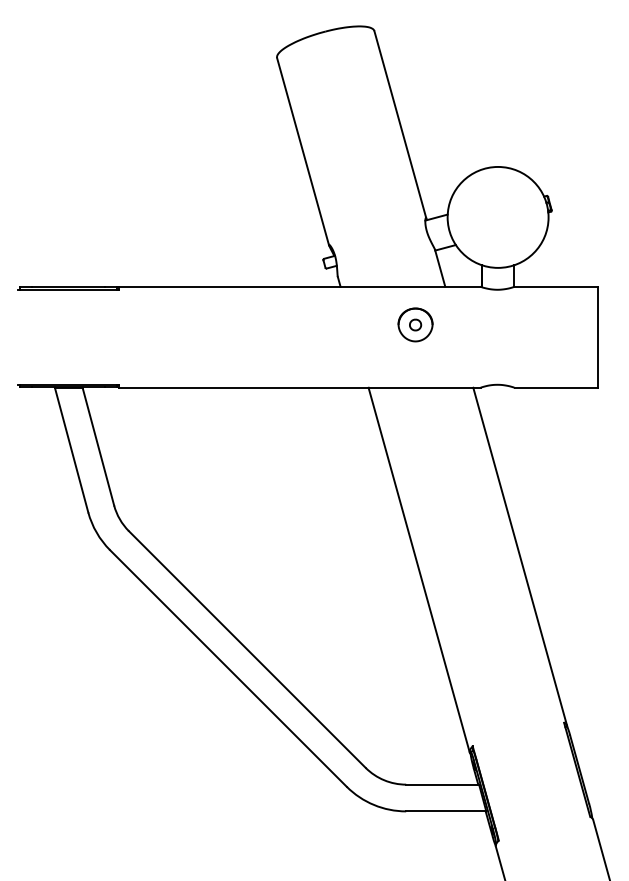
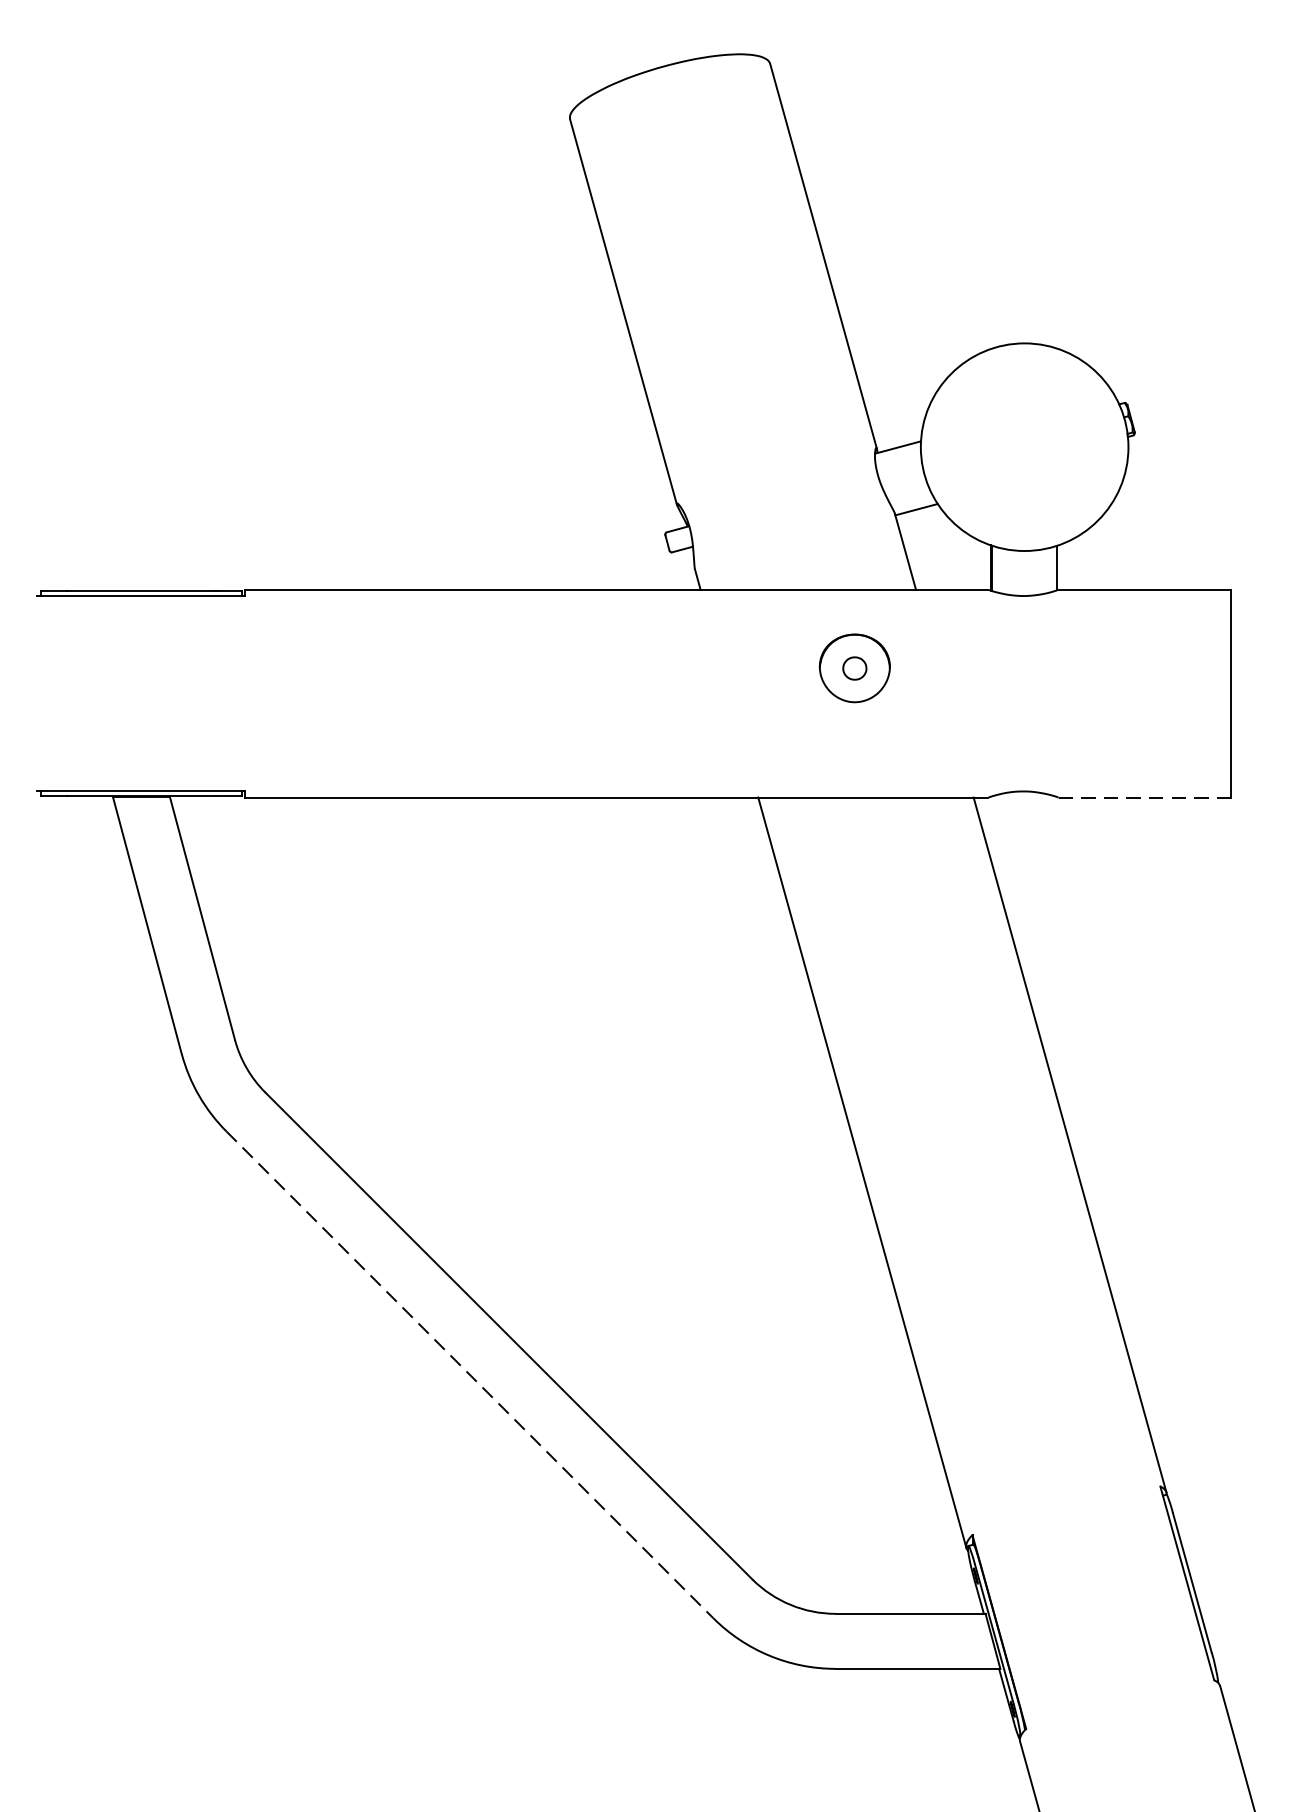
line: (556, 387) -> (1144, 796), solid -> dashed
line: (228, 668) -> (470, 1374), solid -> dashed

